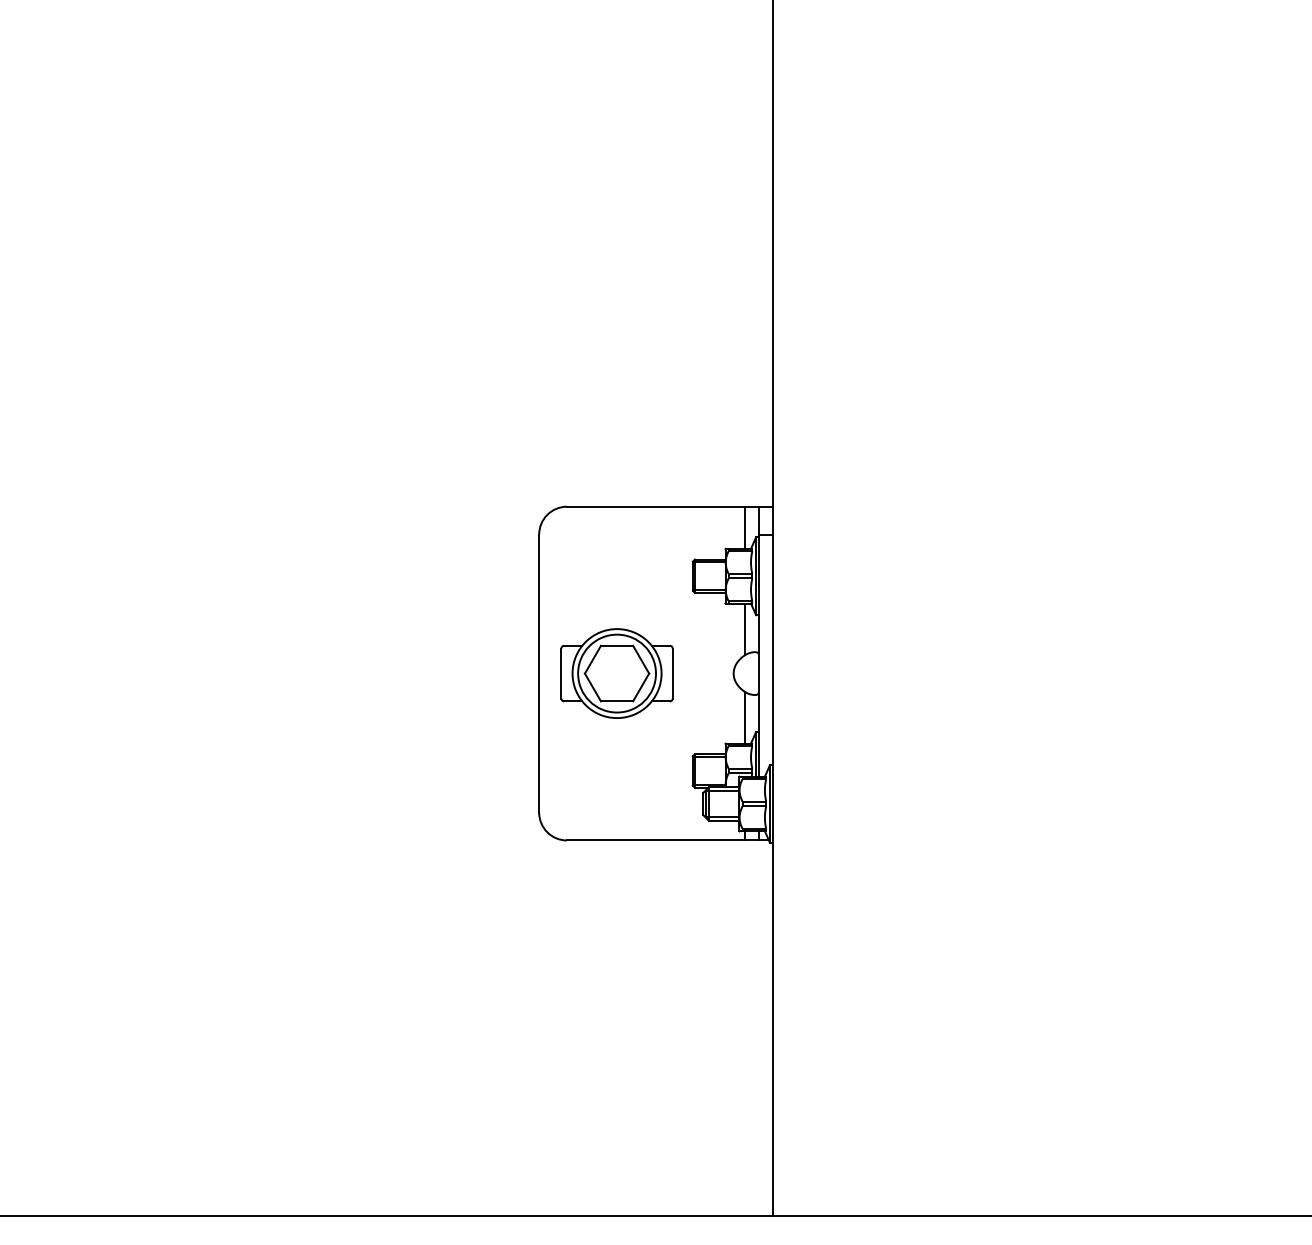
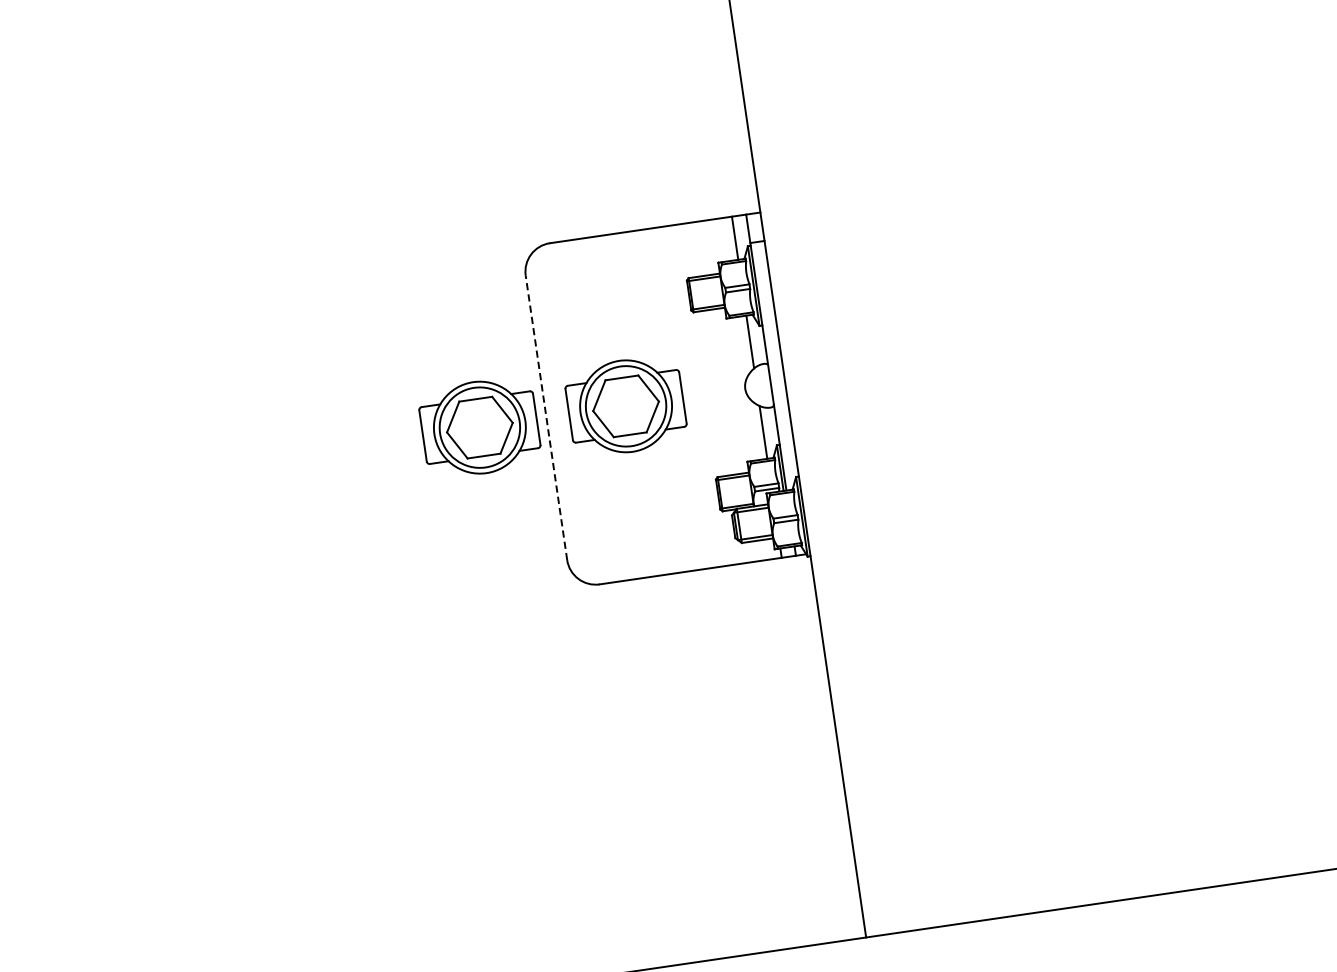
part: (473, 673) -> (479, 427), added
line: (539, 673) -> (546, 417), solid -> dashed

